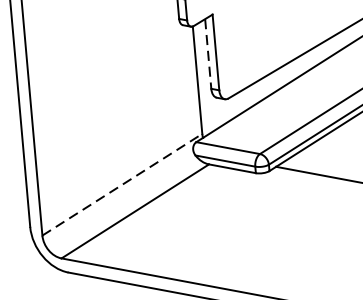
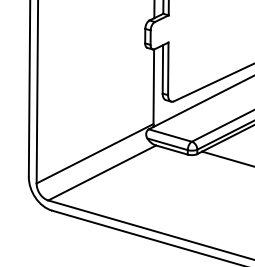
line: (207, 54) -> (162, 69), dashed -> solid
line: (122, 184) -> (95, 153), dashed -> solid

